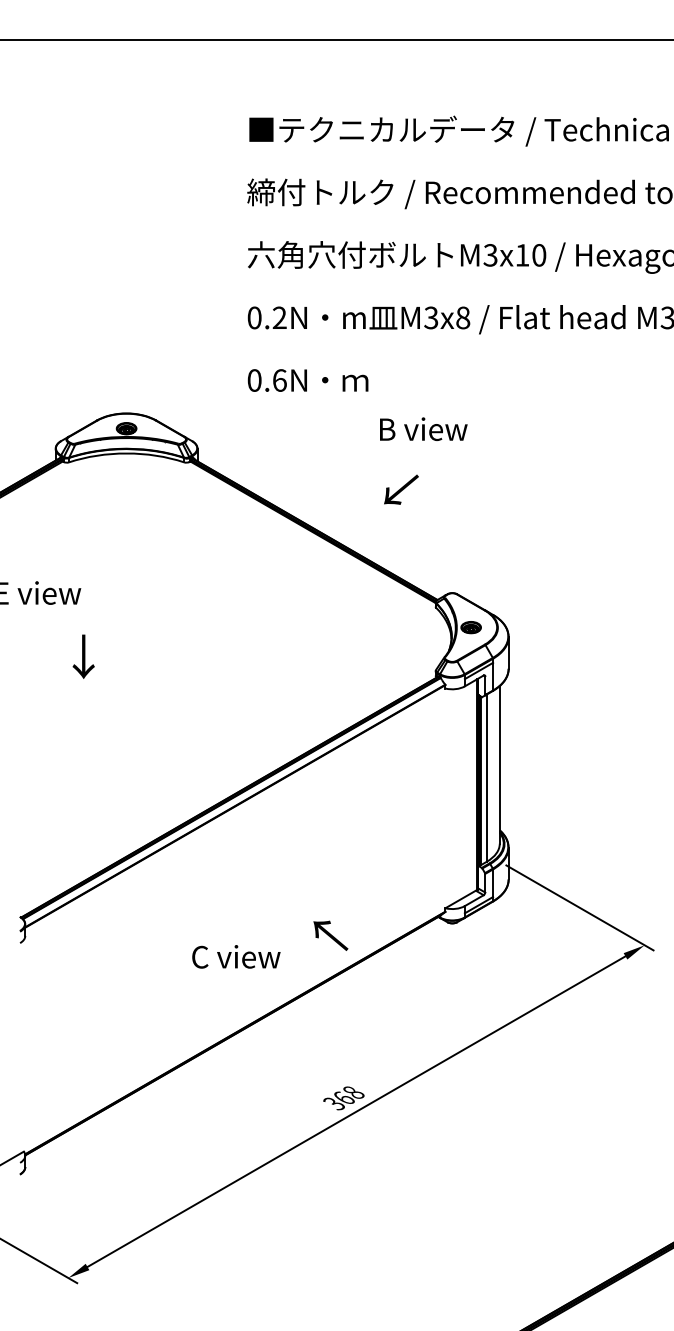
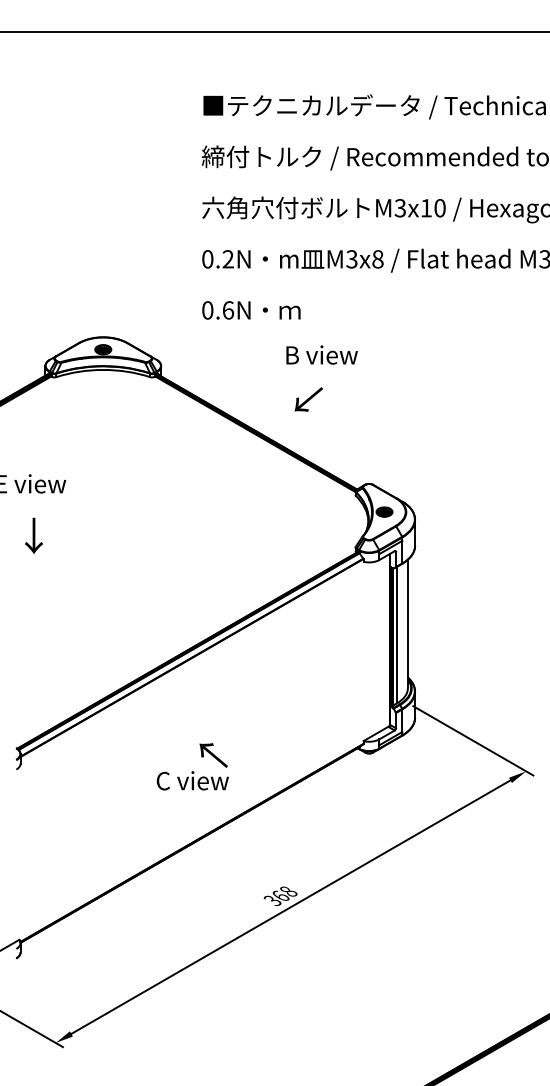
text: (423, 428) -> (321, 354), moved
text: (401, 489) -> (308, 399), moved
text: (83, 656) -> (33, 535), moved
text: (330, 935) -> (213, 755), moved

